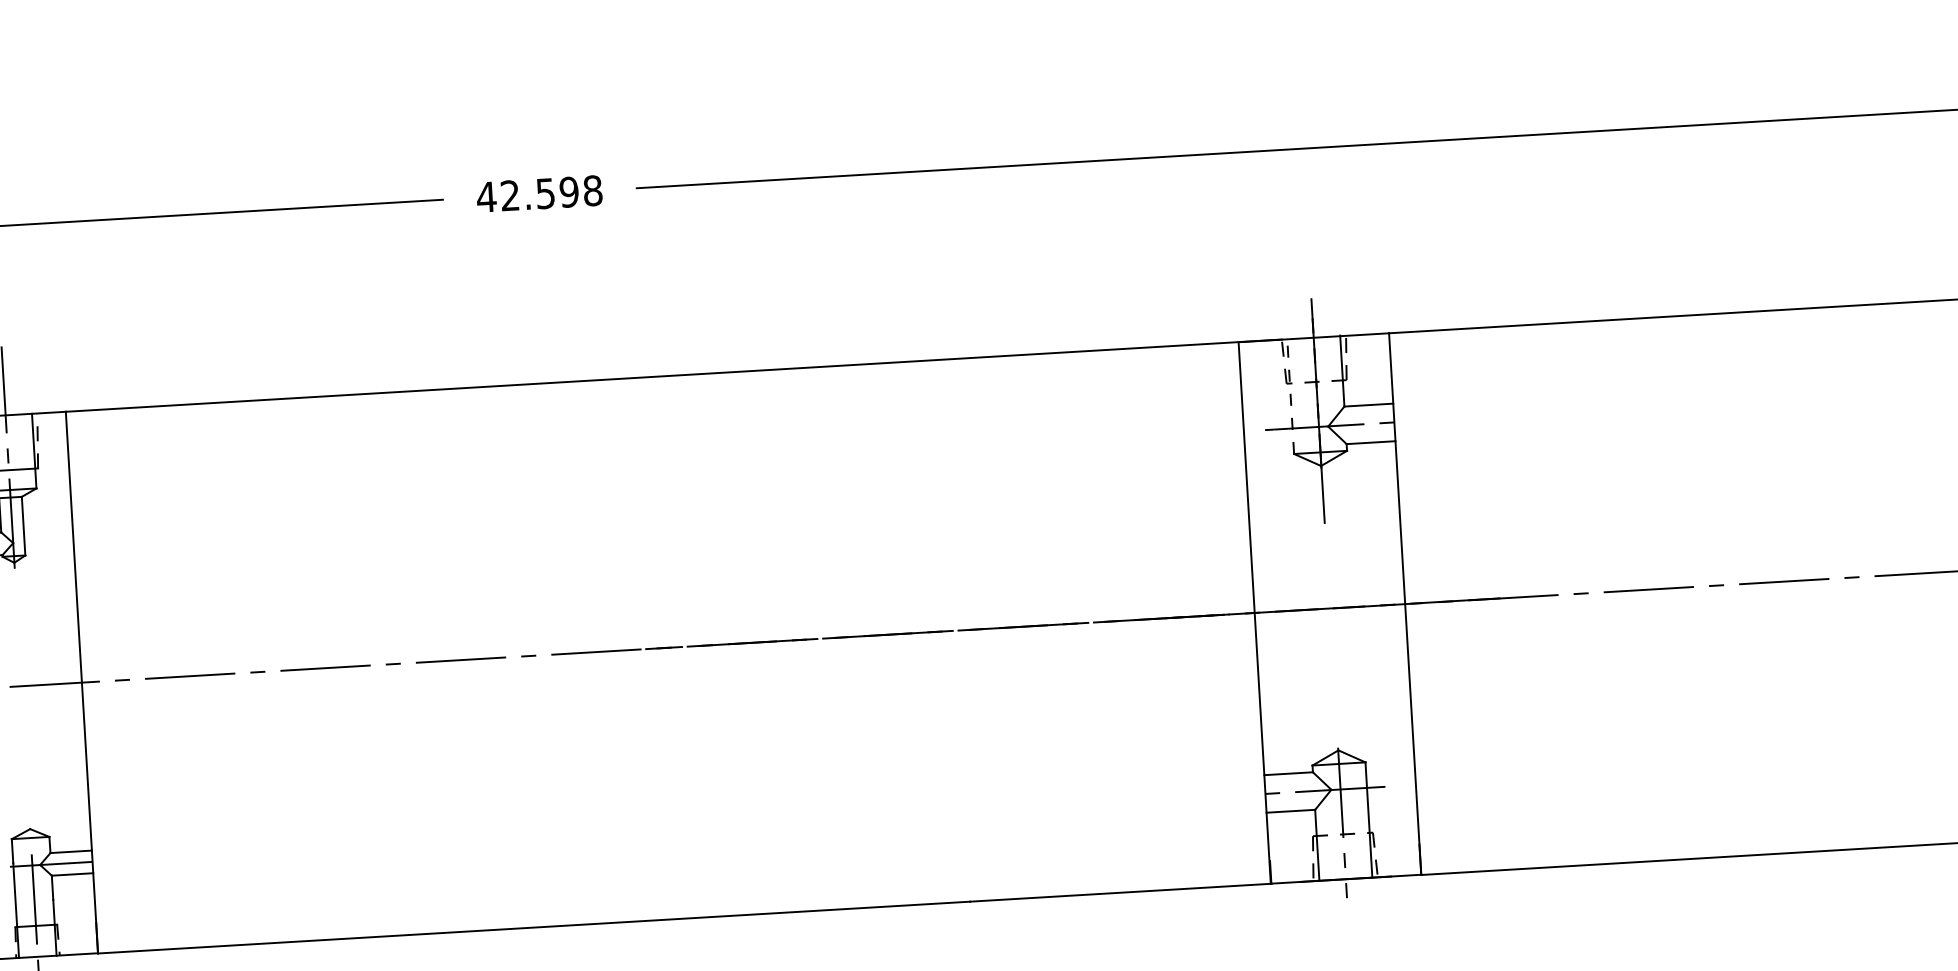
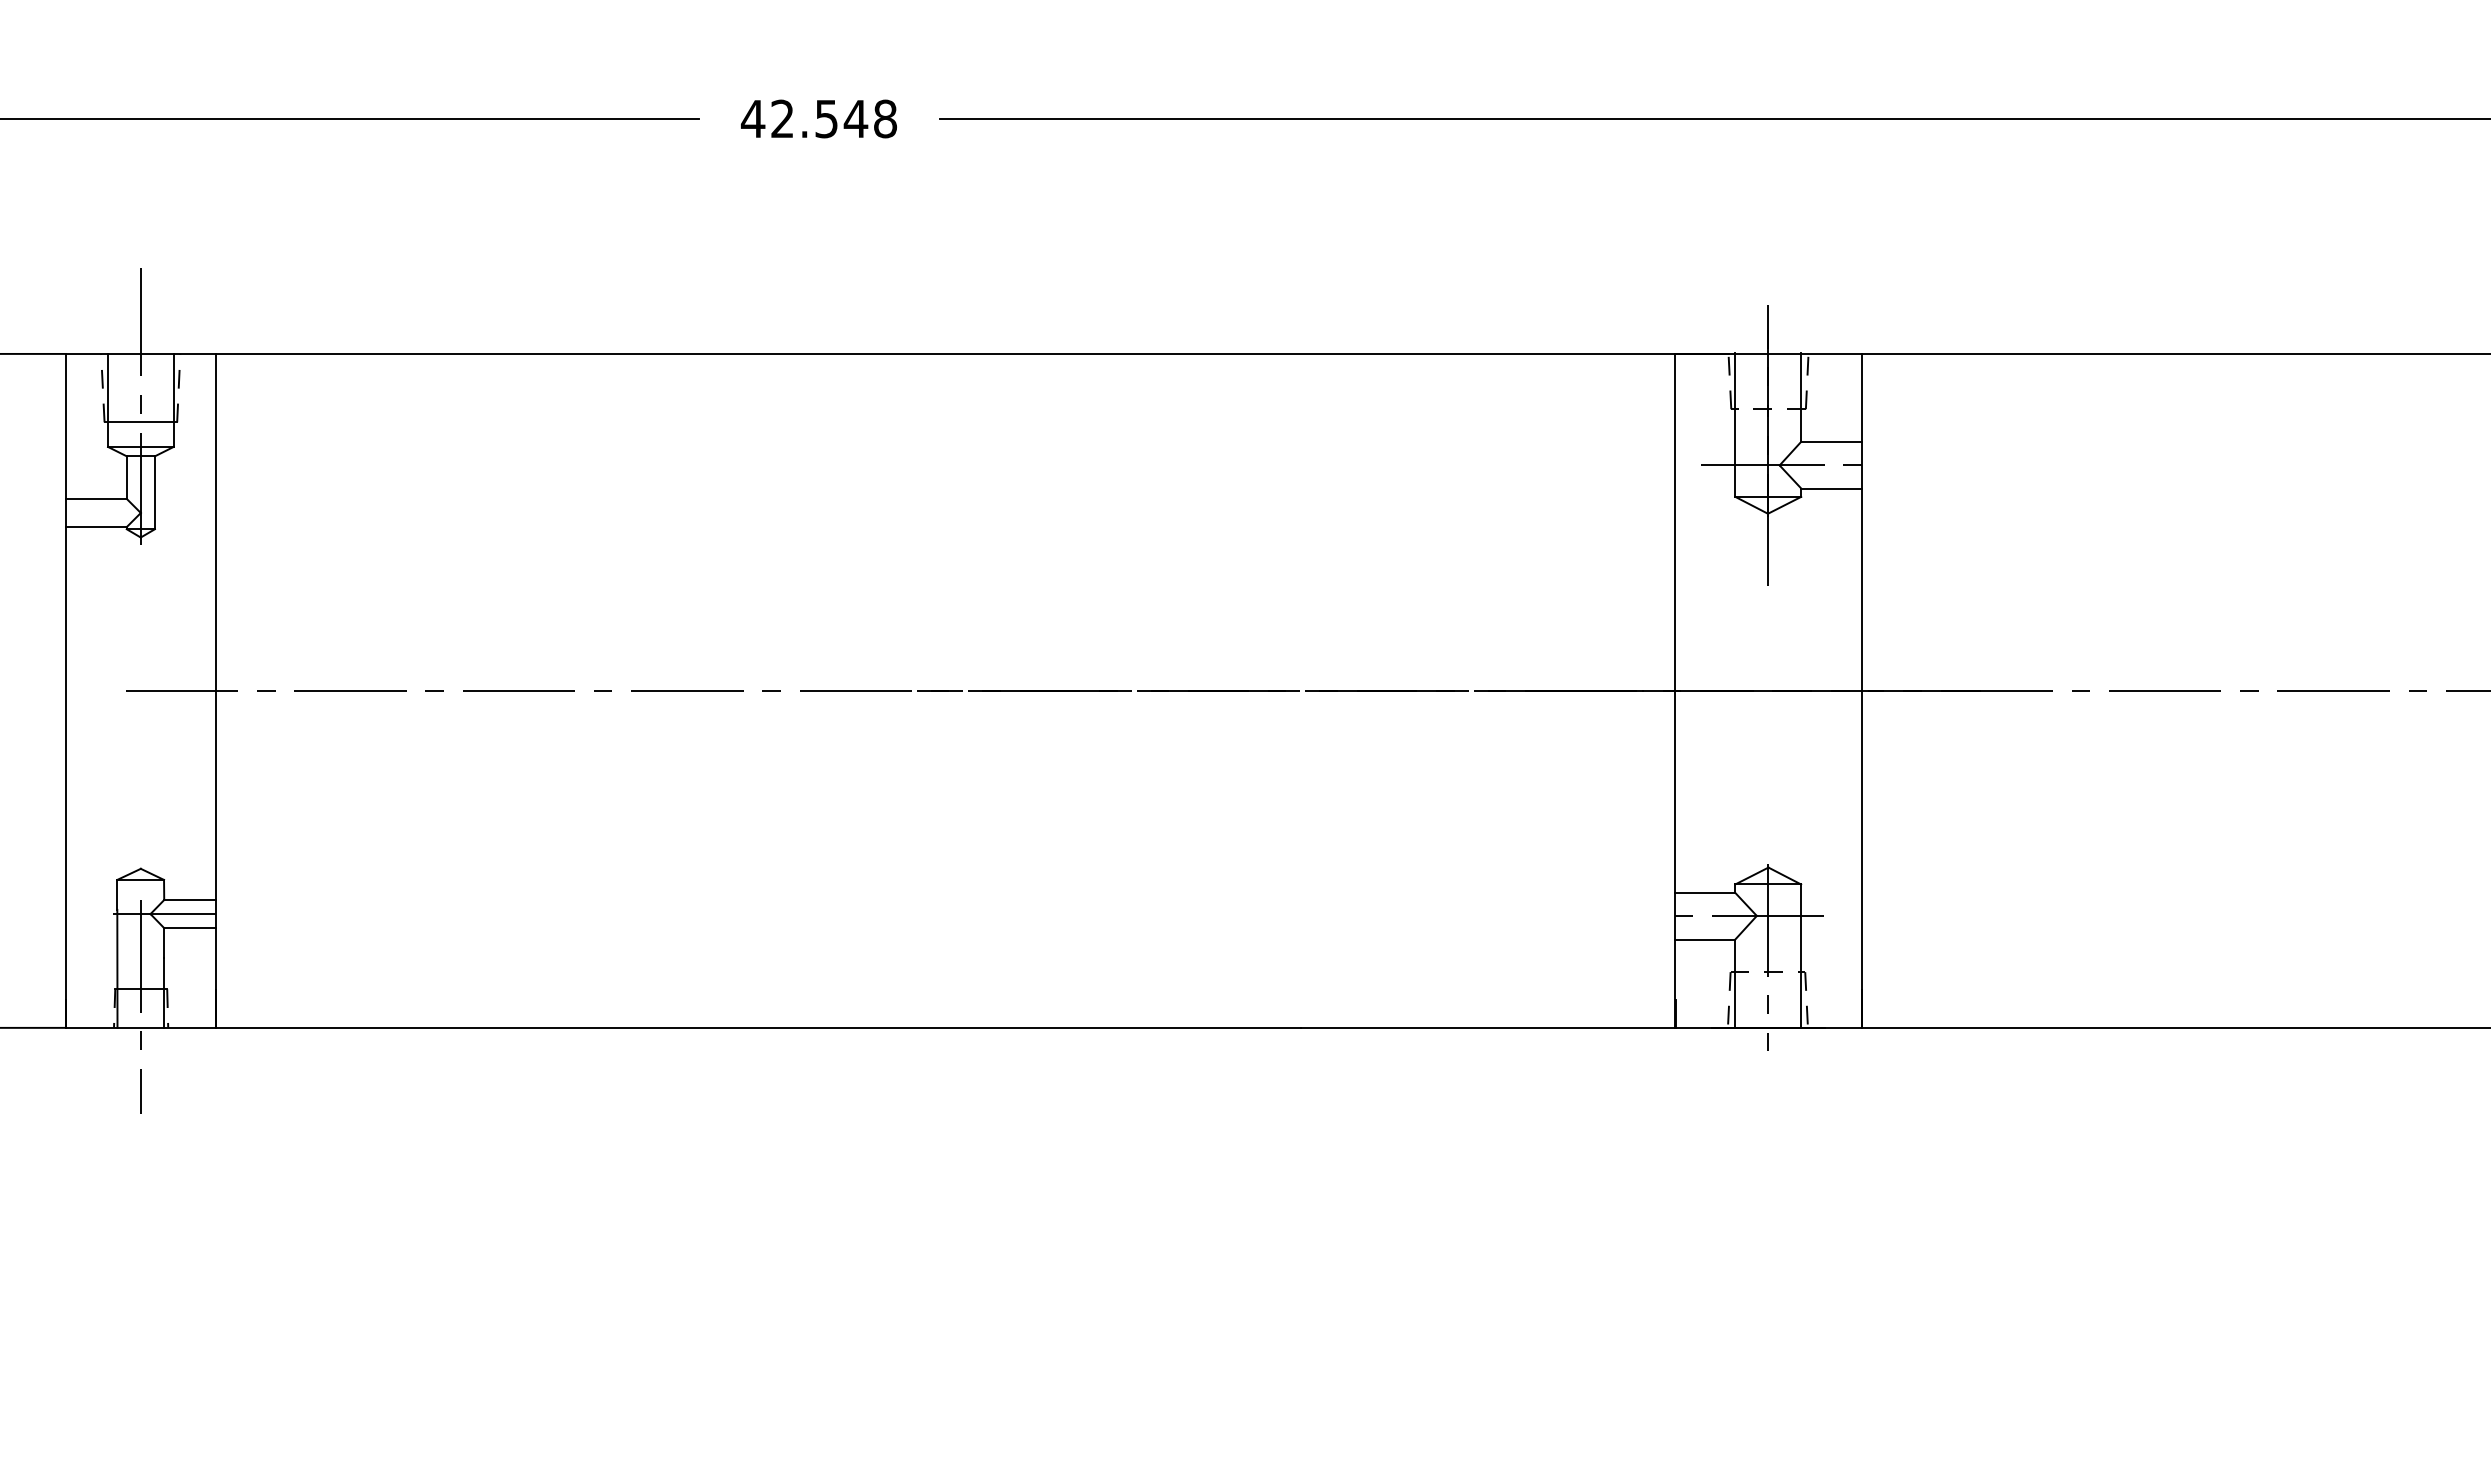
text: (568, 191) -> (855, 118), 42.598 -> 42.548
line: (1290, 396) -> (1735, 425), dashed -> solid

